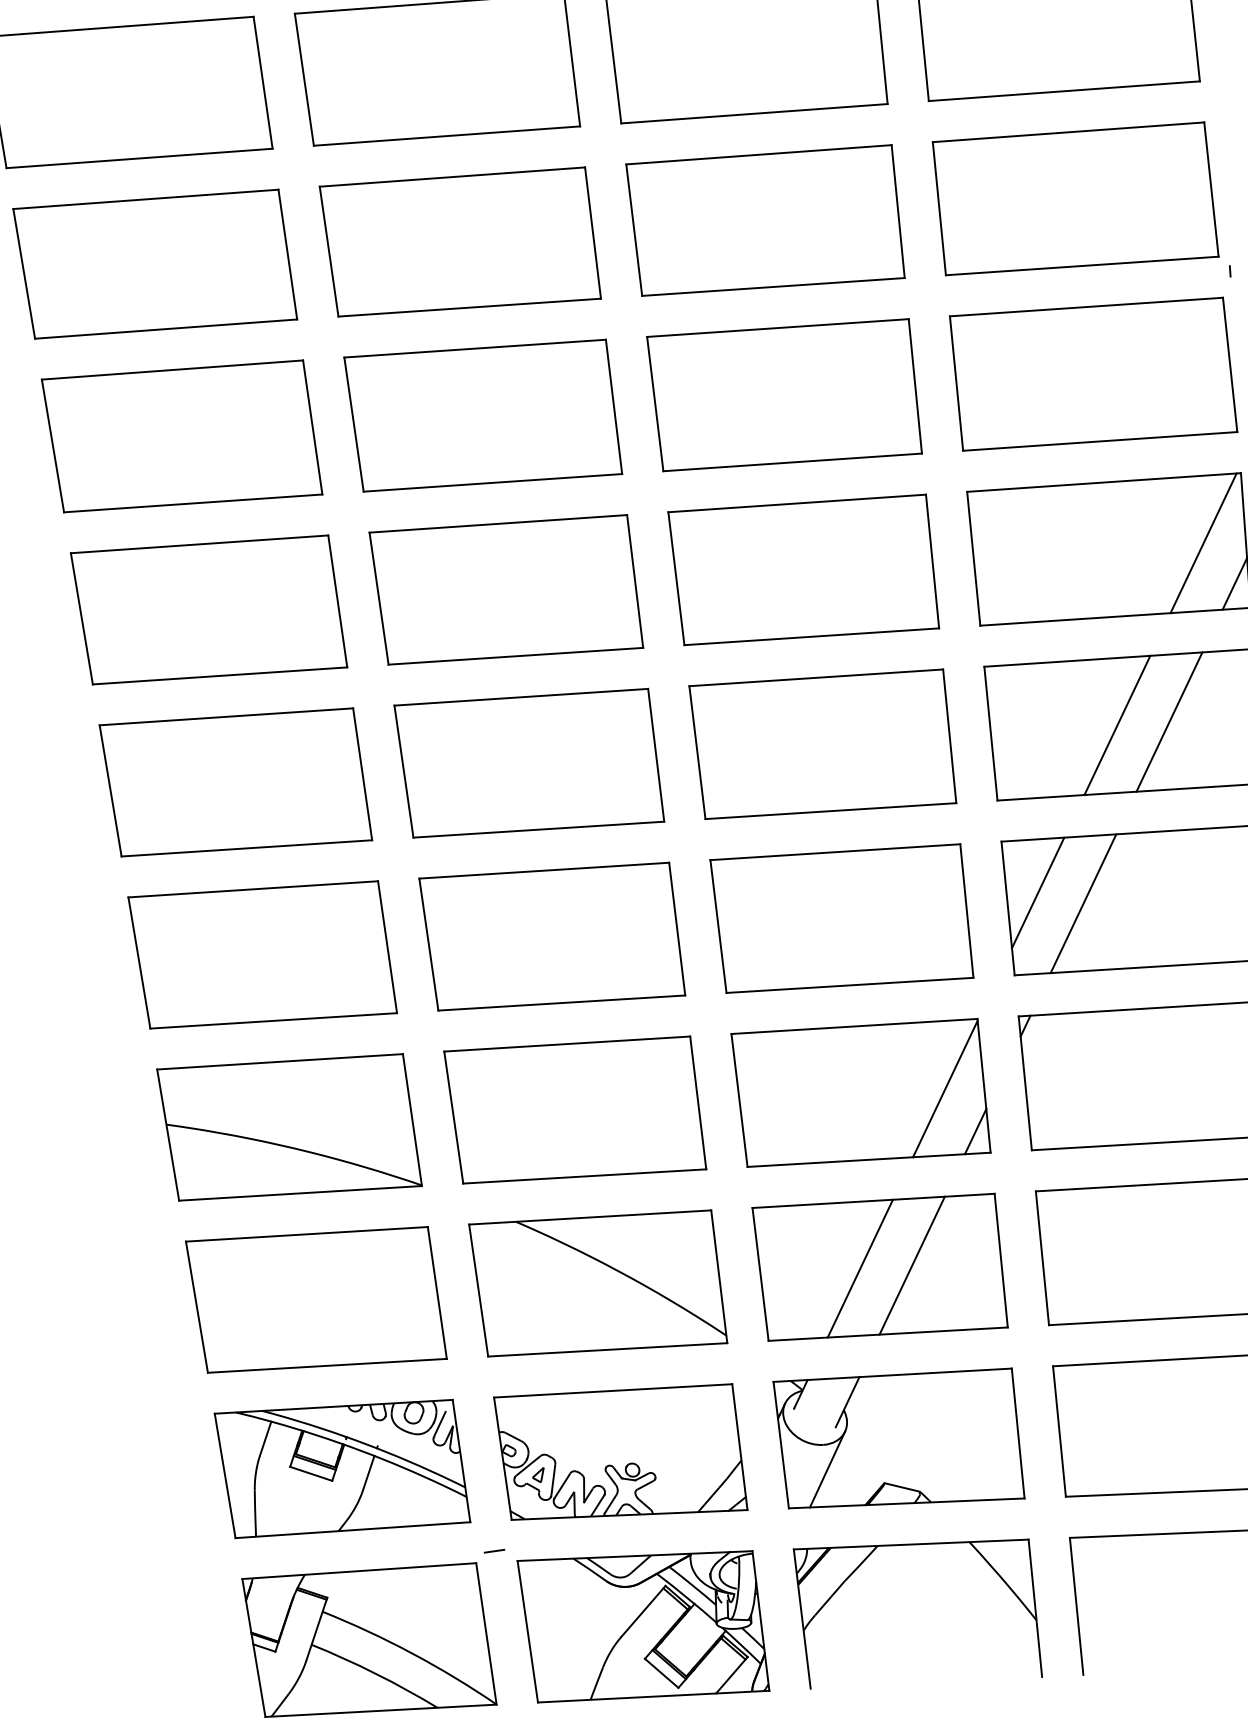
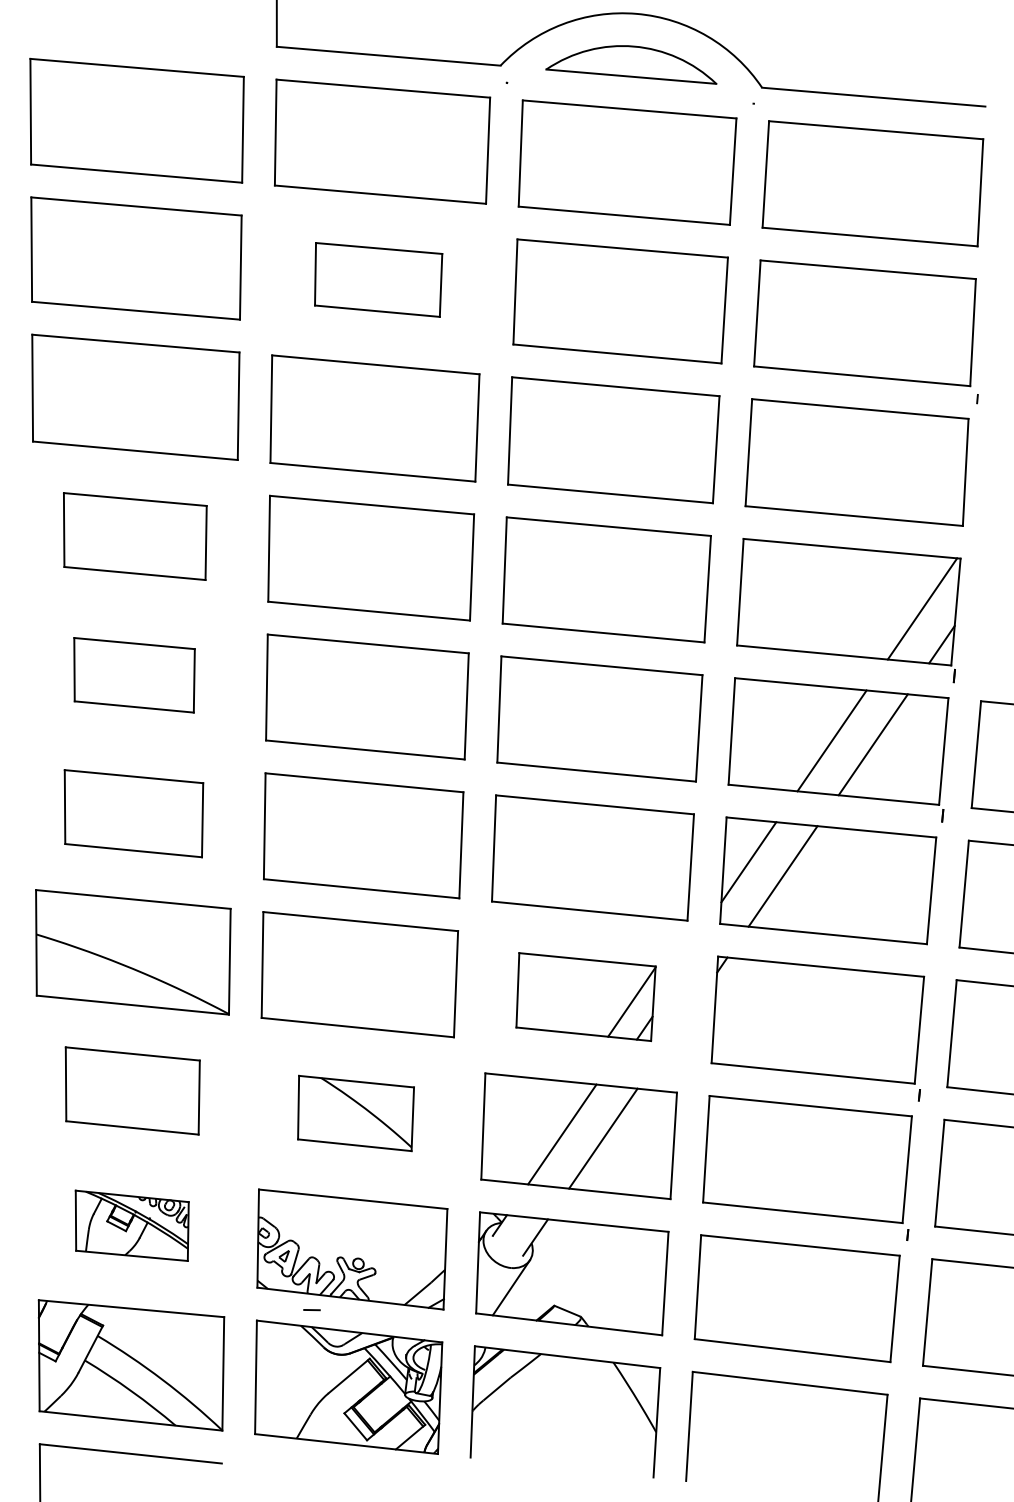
part: (461, 241) -> (378, 279), size x0.6
part: (210, 609) -> (135, 536), size x0.7
part: (236, 783) -> (134, 675), size x0.6
part: (263, 954) -> (133, 813), size x0.7
part: (861, 1092) -> (585, 996), size x0.7
part: (598, 1283) -> (355, 1113), size x0.6
part: (317, 1299) -> (132, 1090), size x0.7
part: (343, 1467) -> (132, 1225), size x0.6
line: (493, 1551) -> (311, 1310), moved

